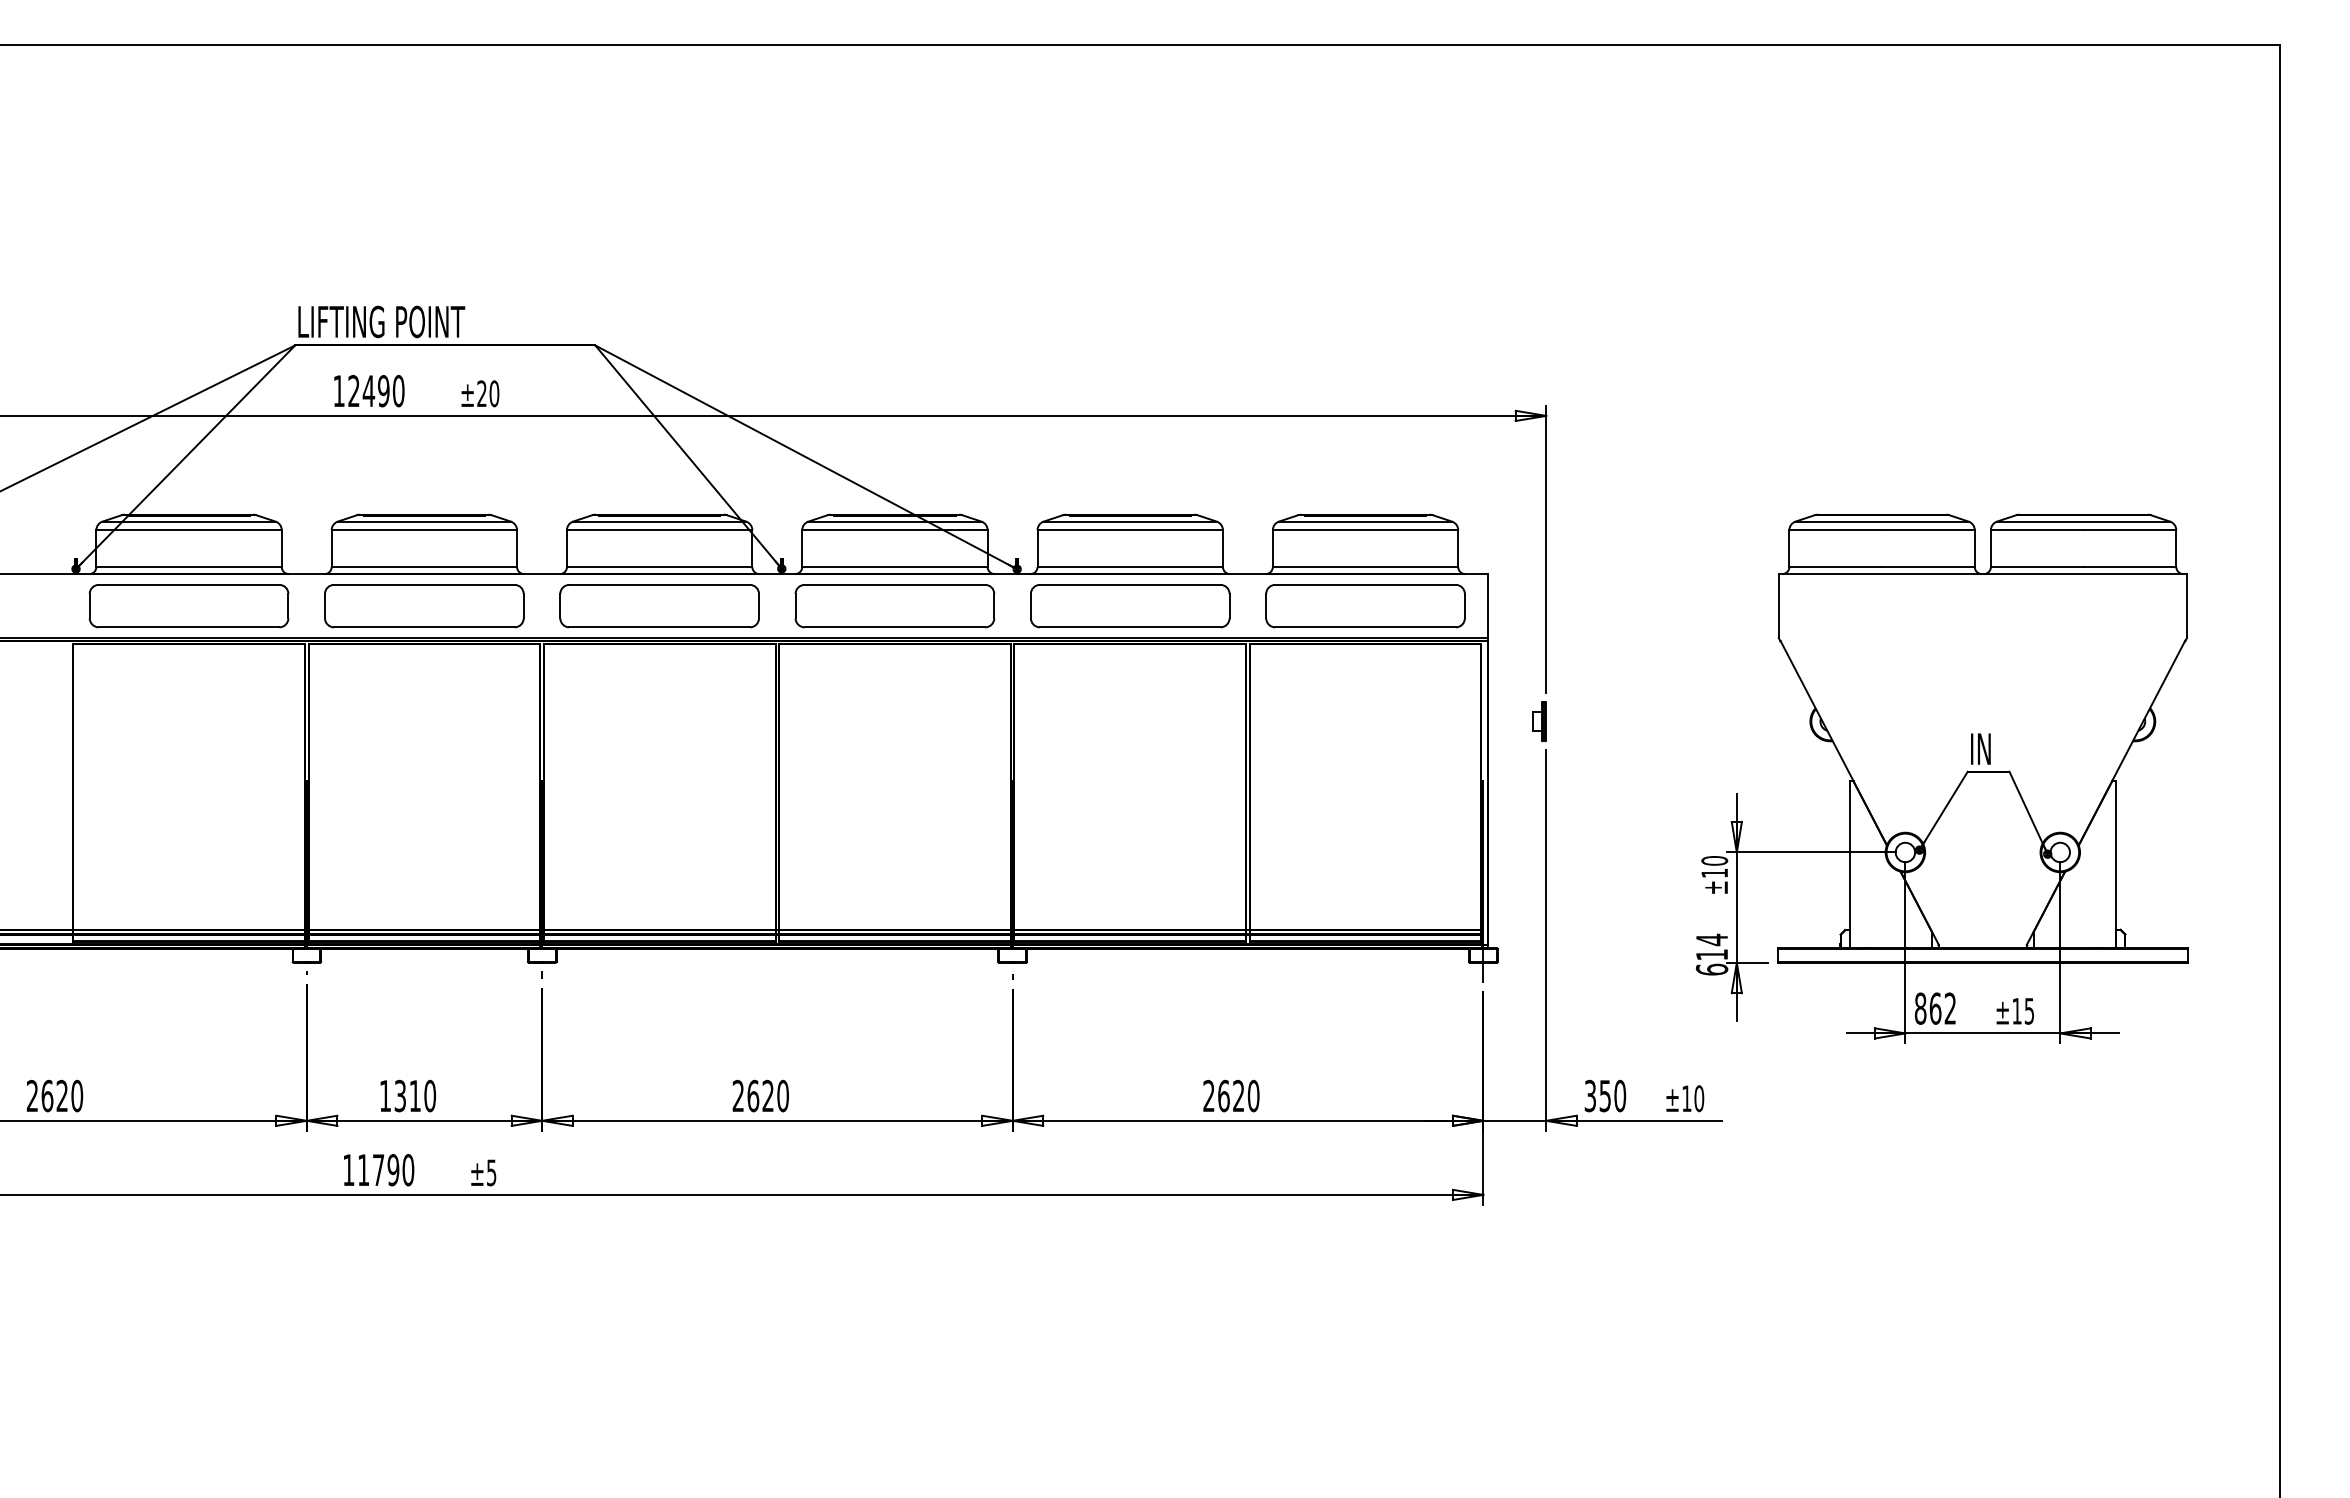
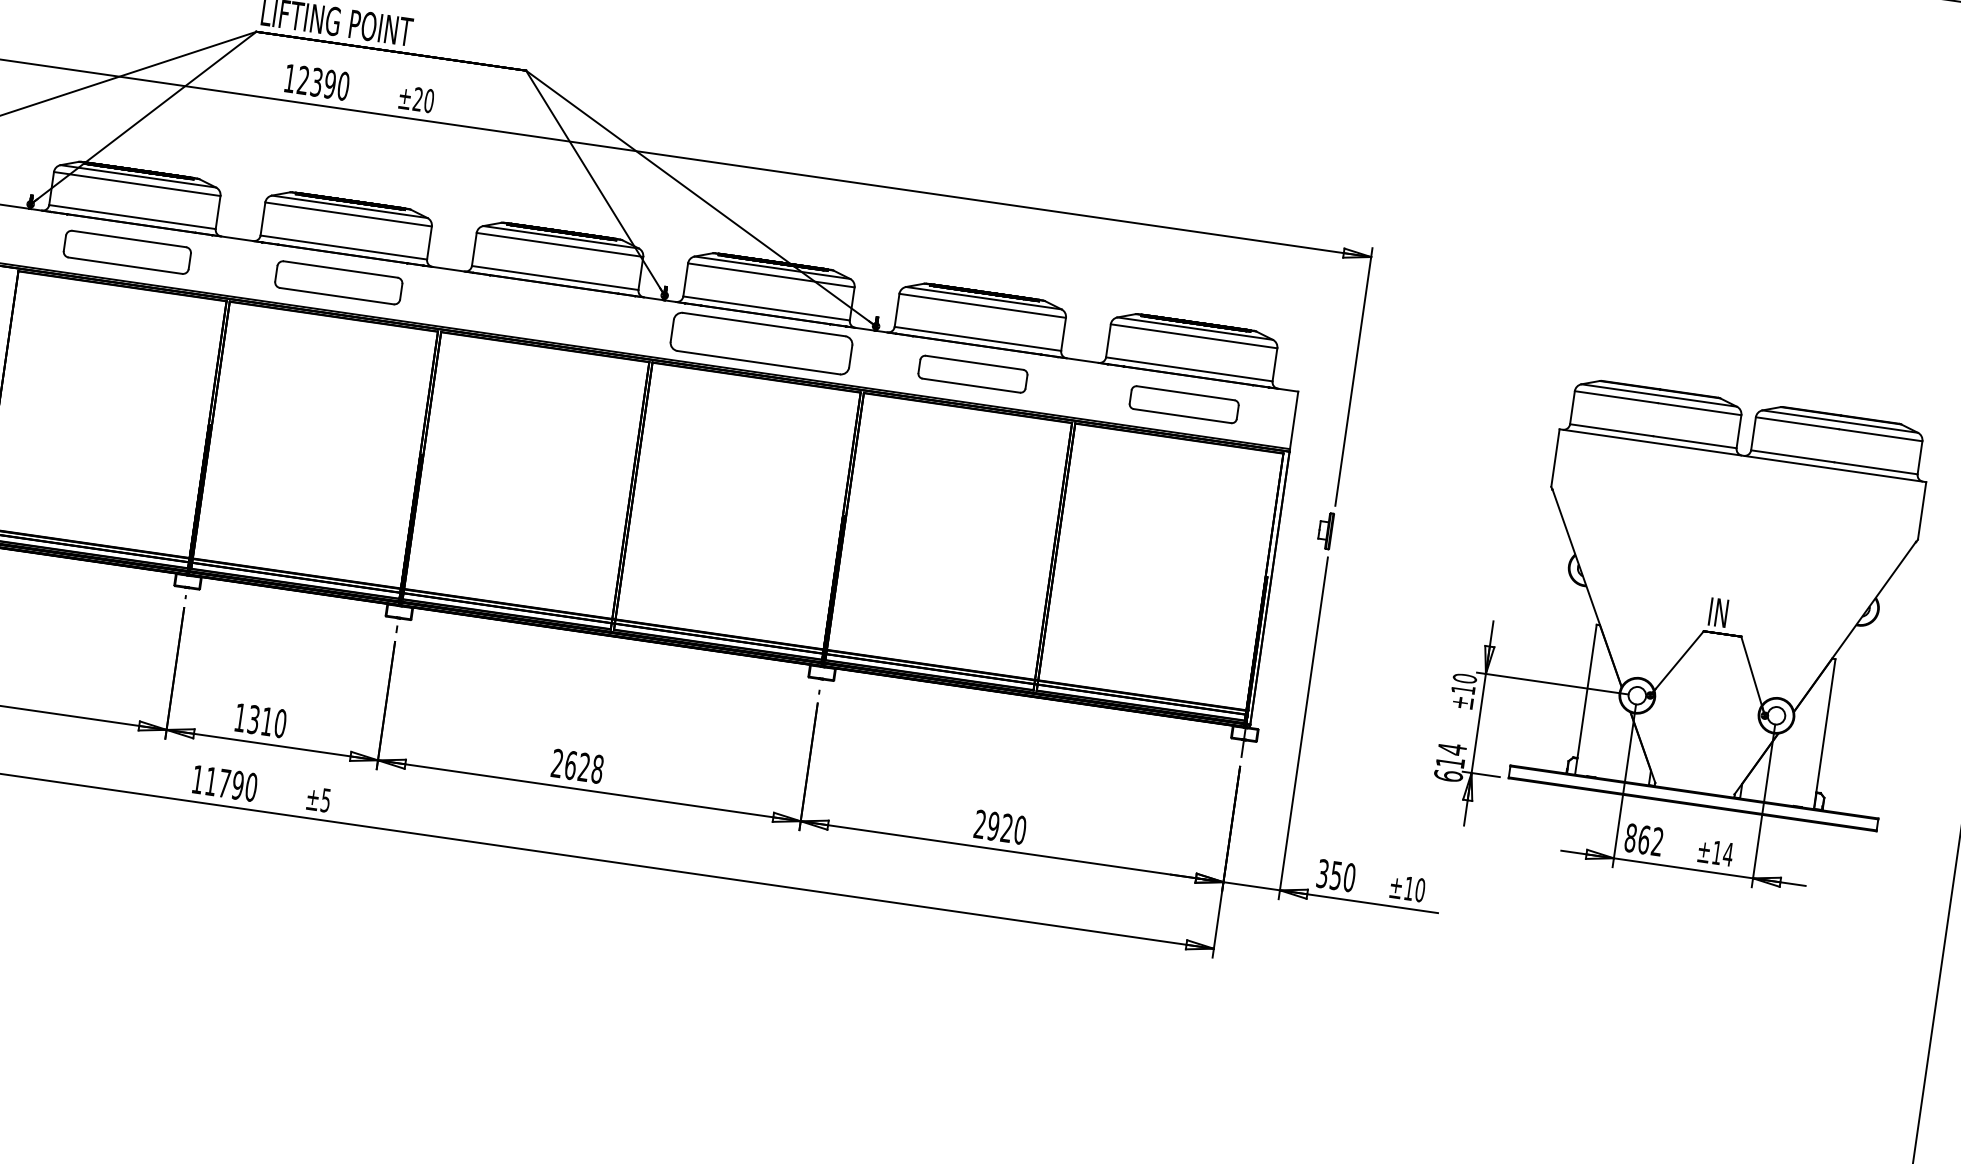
text: (368, 391) -> (316, 82), 12490 -> 12390
part: (188, 606) -> (126, 252), size x0.7
part: (424, 606) -> (338, 283), size x0.7
part: (659, 606) -> (549, 313), removed
part: (1130, 606) -> (973, 374), size x0.6
part: (1365, 606) -> (1184, 404), size x0.6
text: (2029, 1011) -> (1728, 854), ±15 -> ±14
text: (782, 1095) -> (597, 768), 2620 -> 2628
text: (1223, 1095) -> (993, 825), 2620 -> 2920

